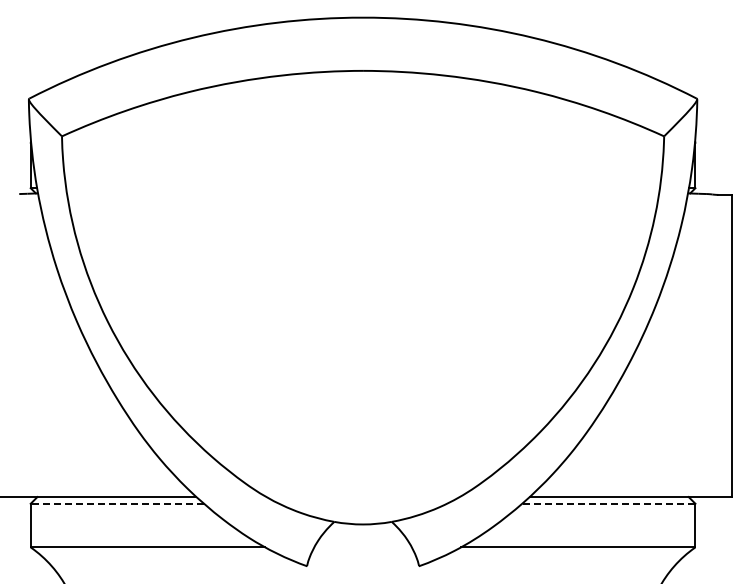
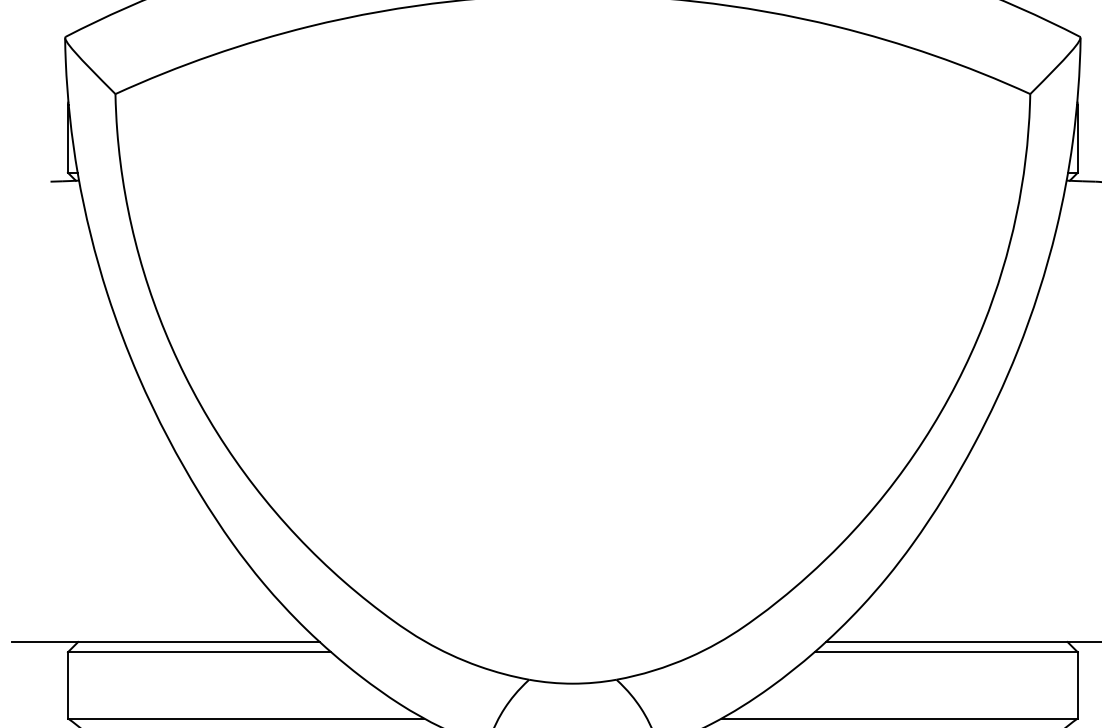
line: (117, 503) -> (199, 651), dashed -> solid
line: (608, 503) -> (945, 651), dashed -> solid

